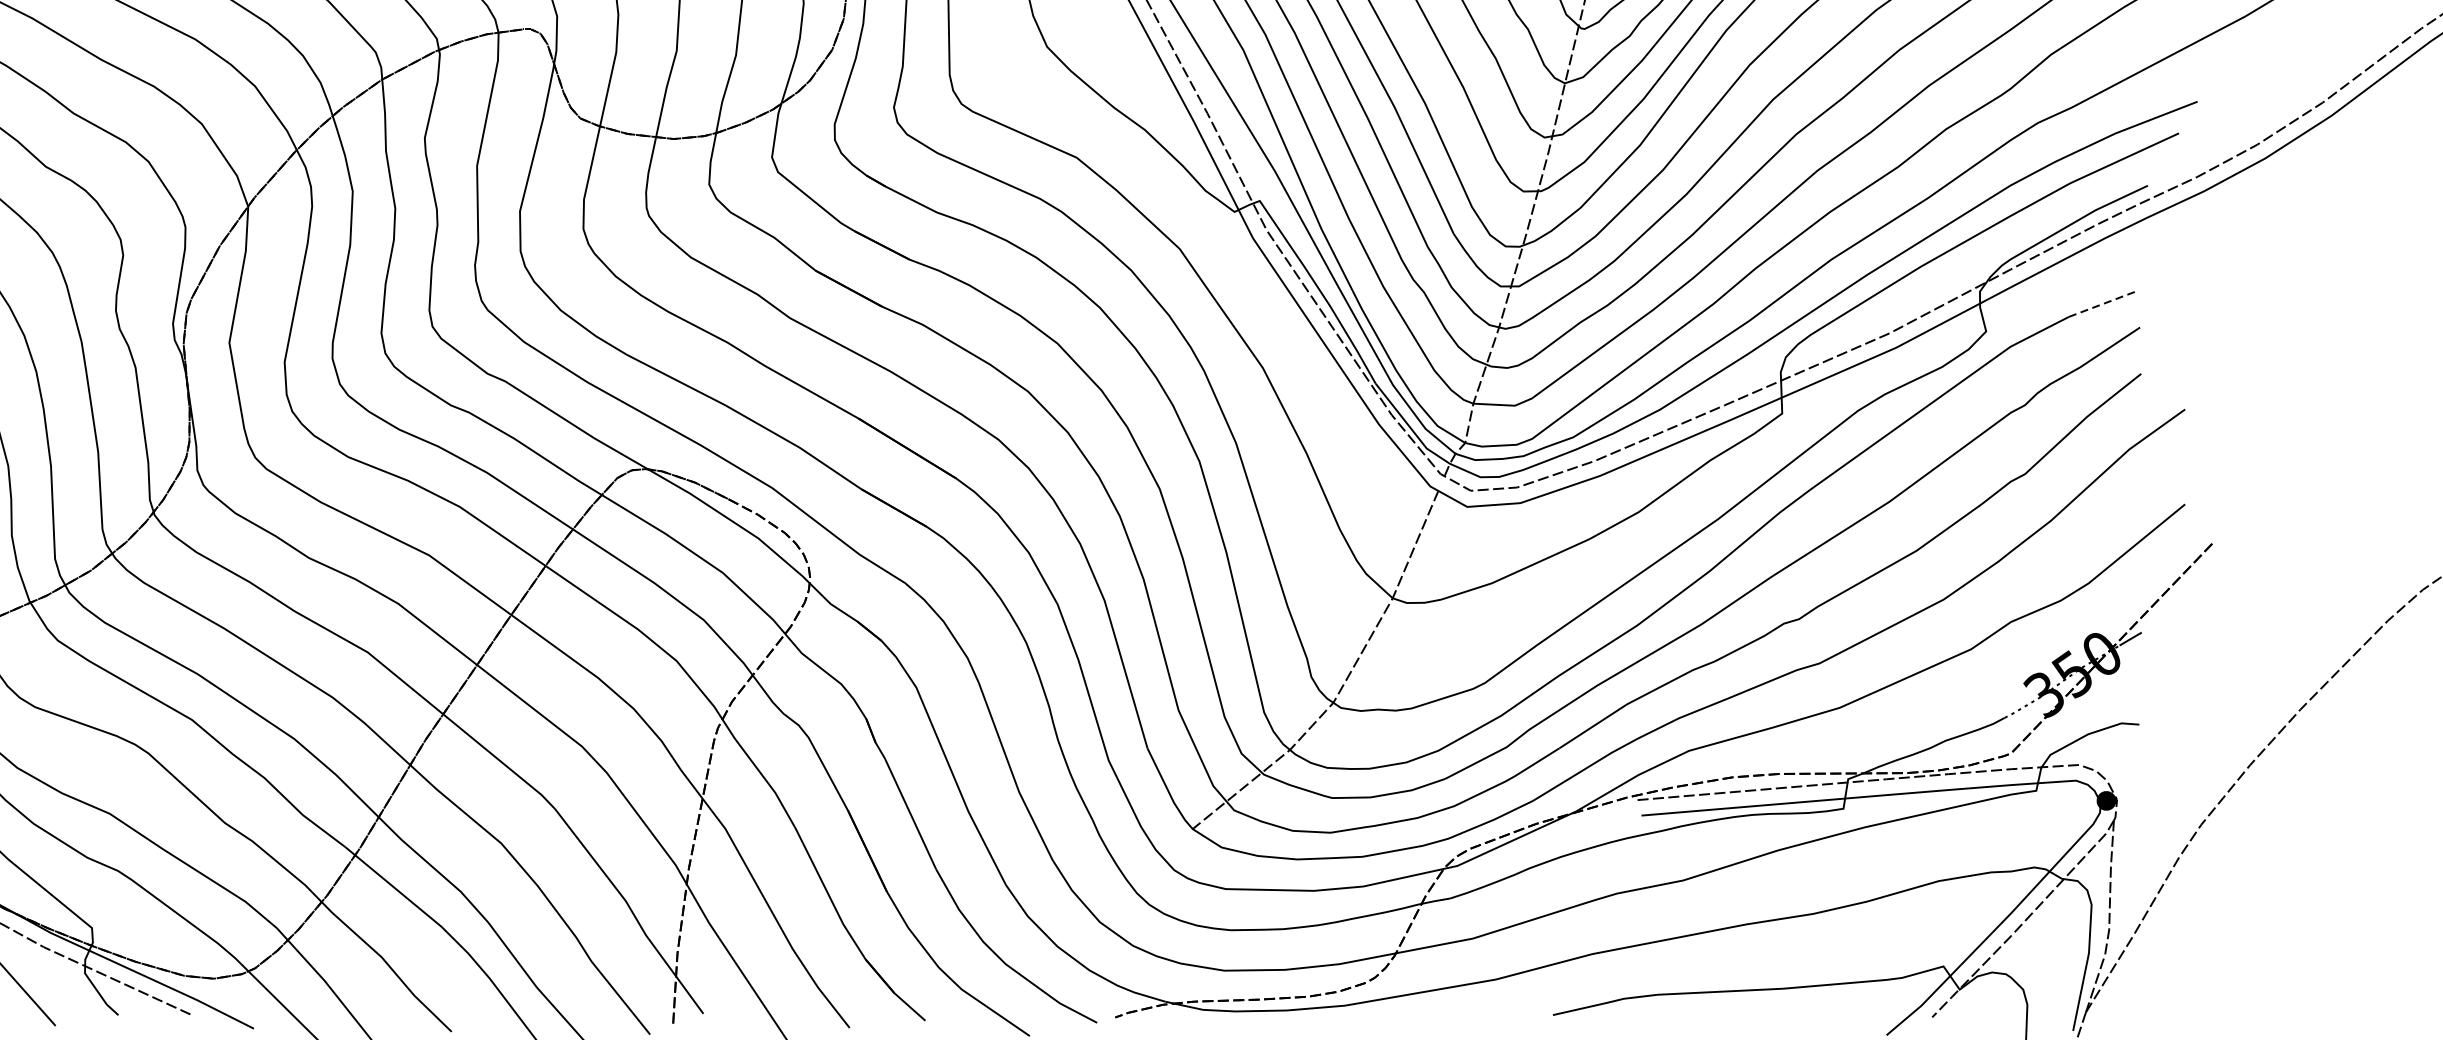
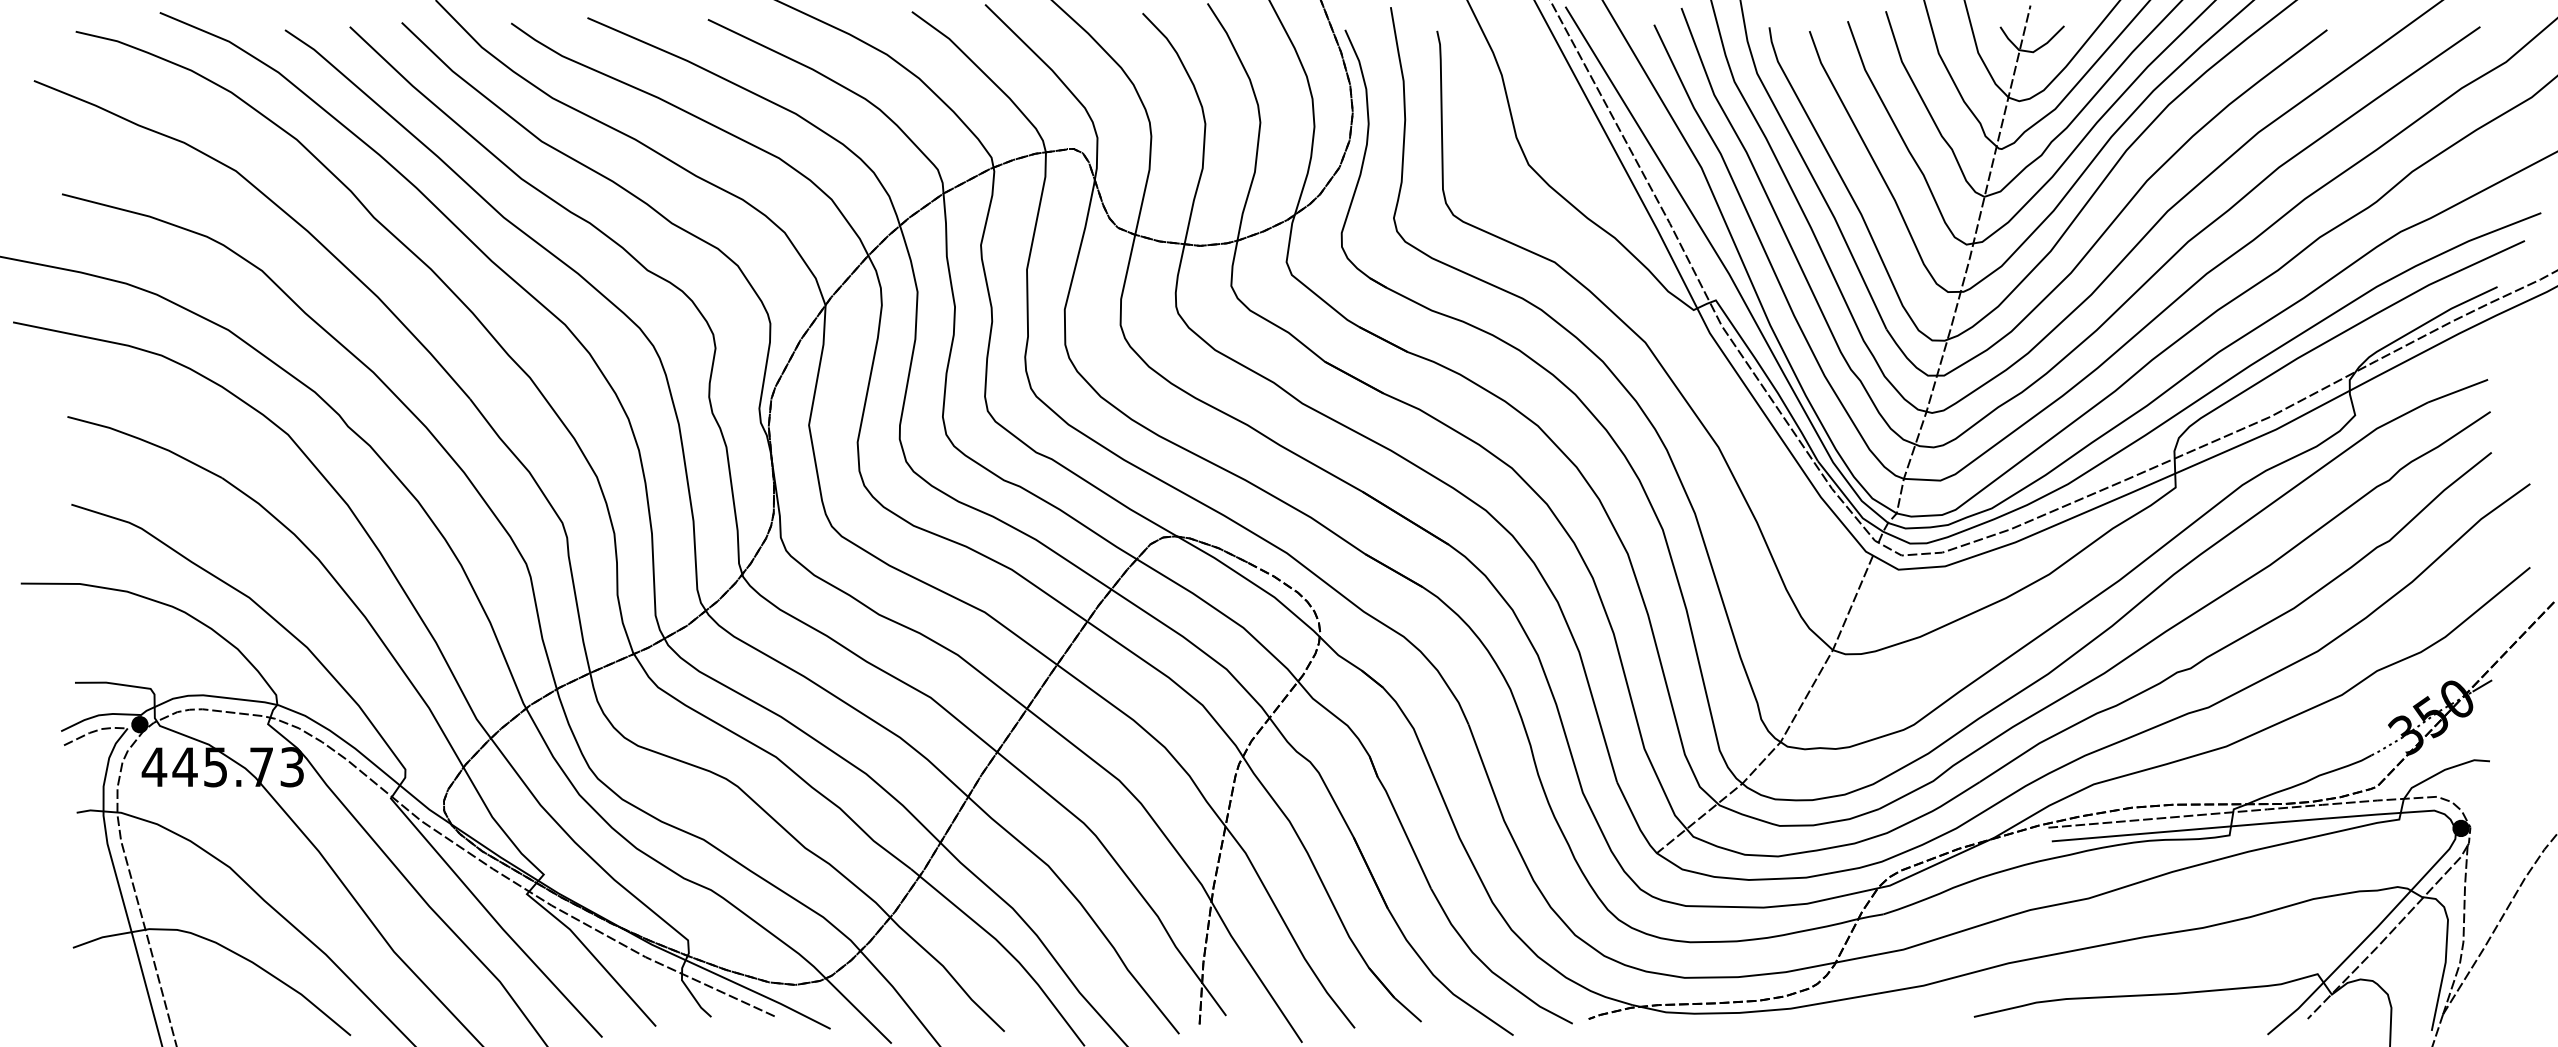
line: (2103, 303) -> (2458, 390), dashed -> solid

